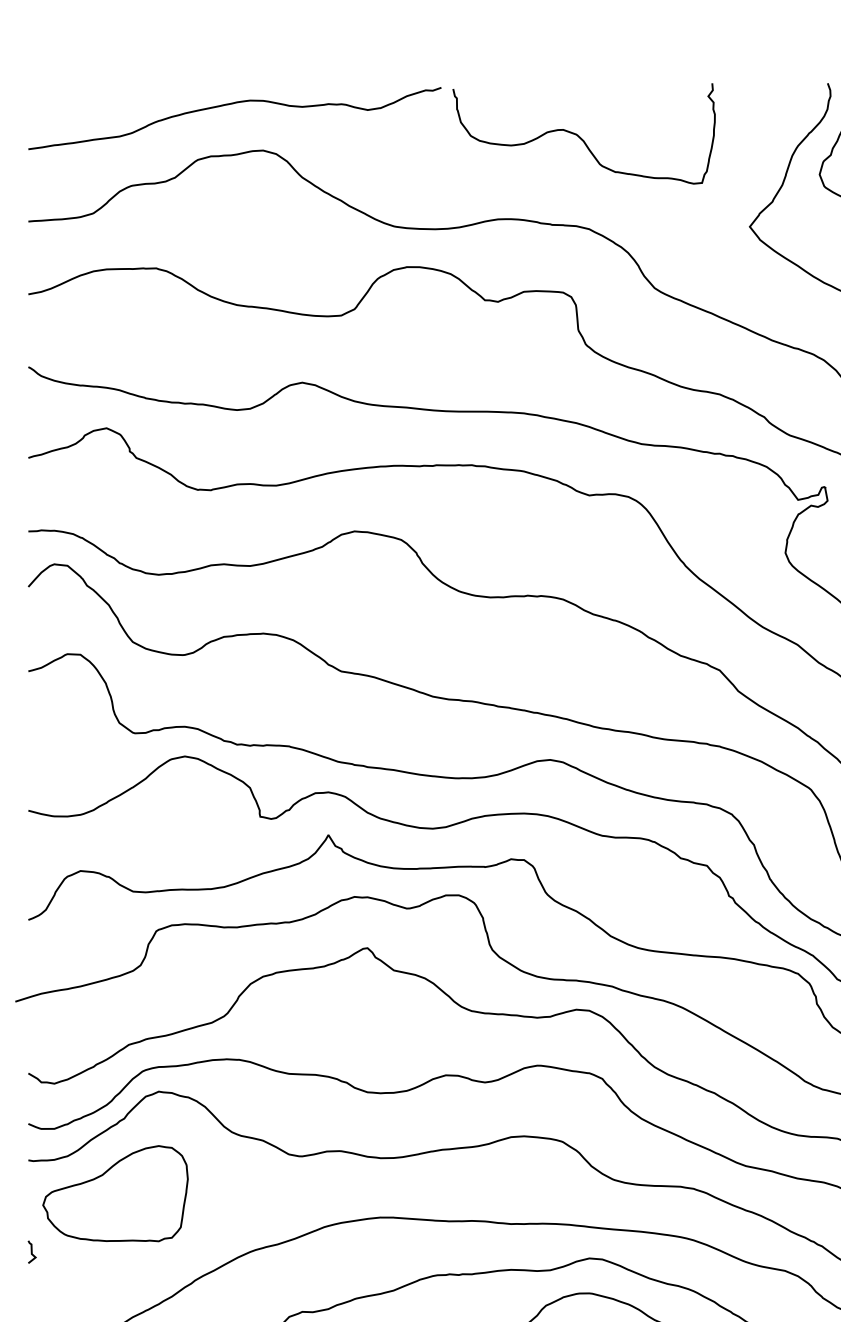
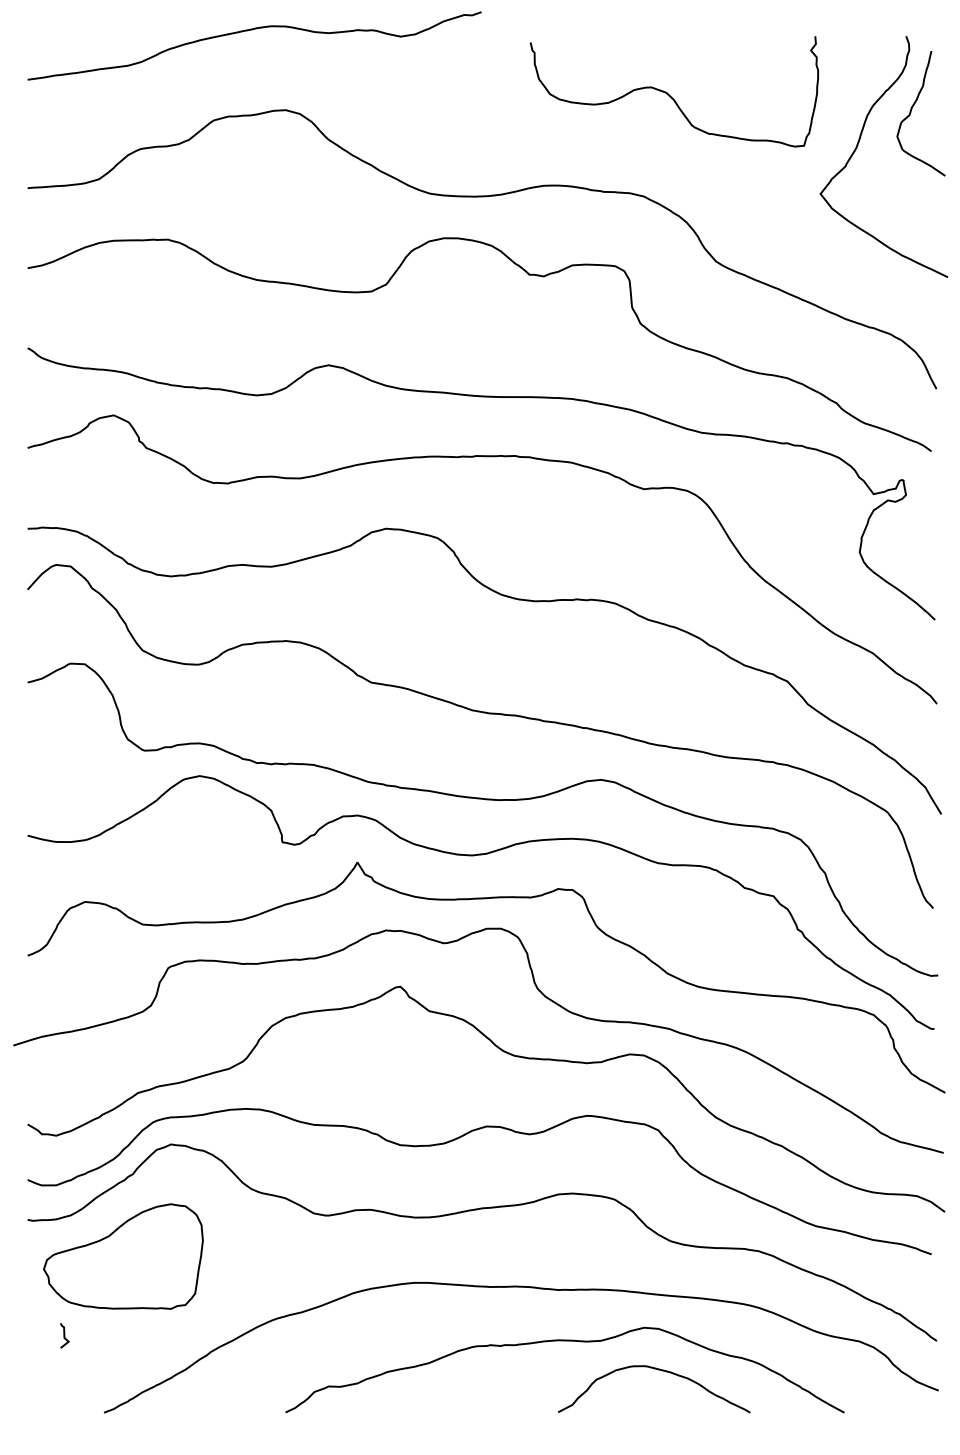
curve: (232, 104) -> (252, 30), moved
curve: (580, 137) -> (670, 95), moved
curve: (31, 1251) -> (64, 1335), moved

